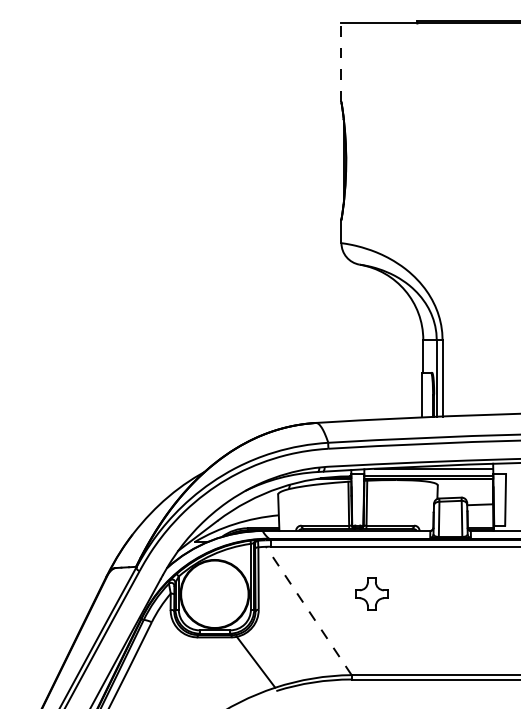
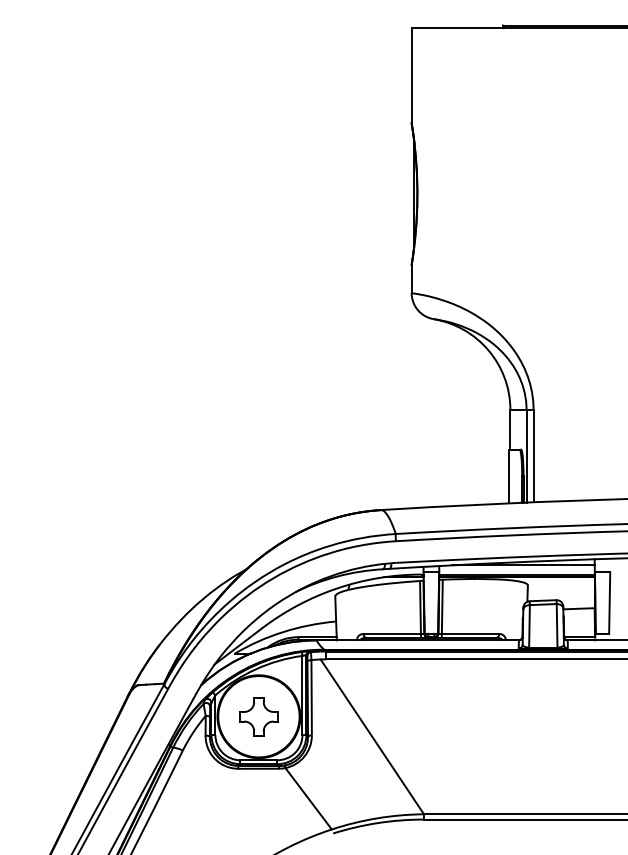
line: (341, 62) -> (411, 75), dashed -> solid
part: (371, 593) -> (258, 715), moved
line: (308, 610) -> (371, 736), dashed -> solid

